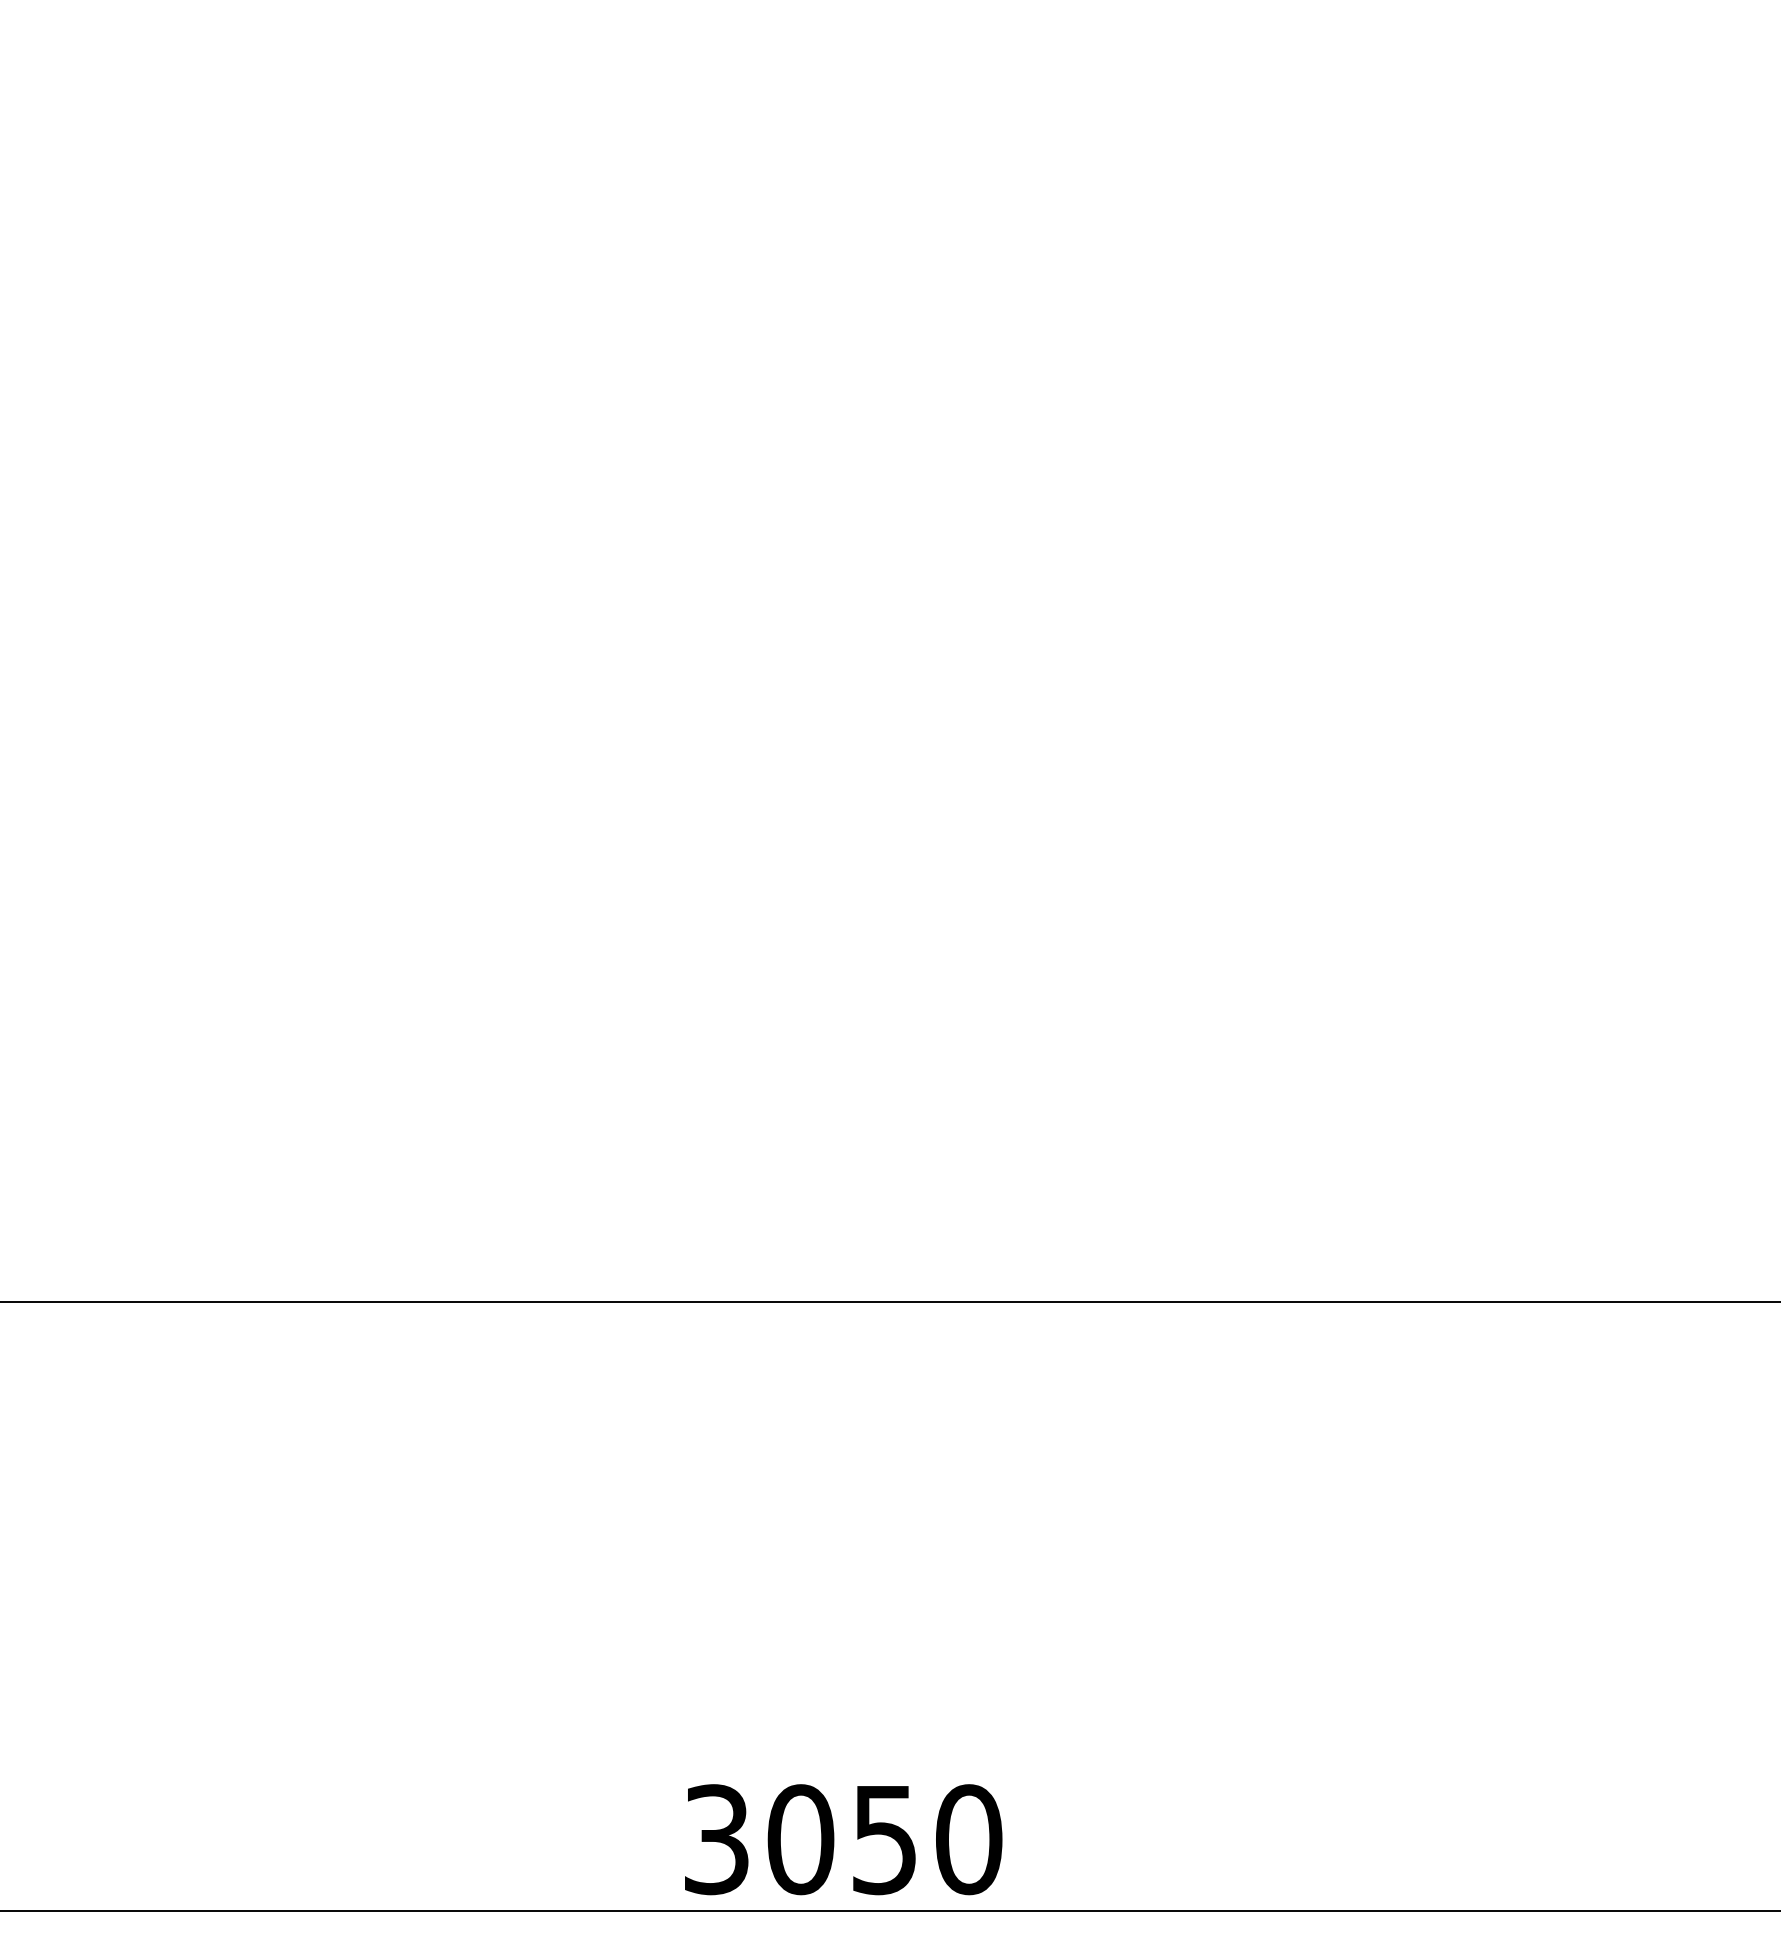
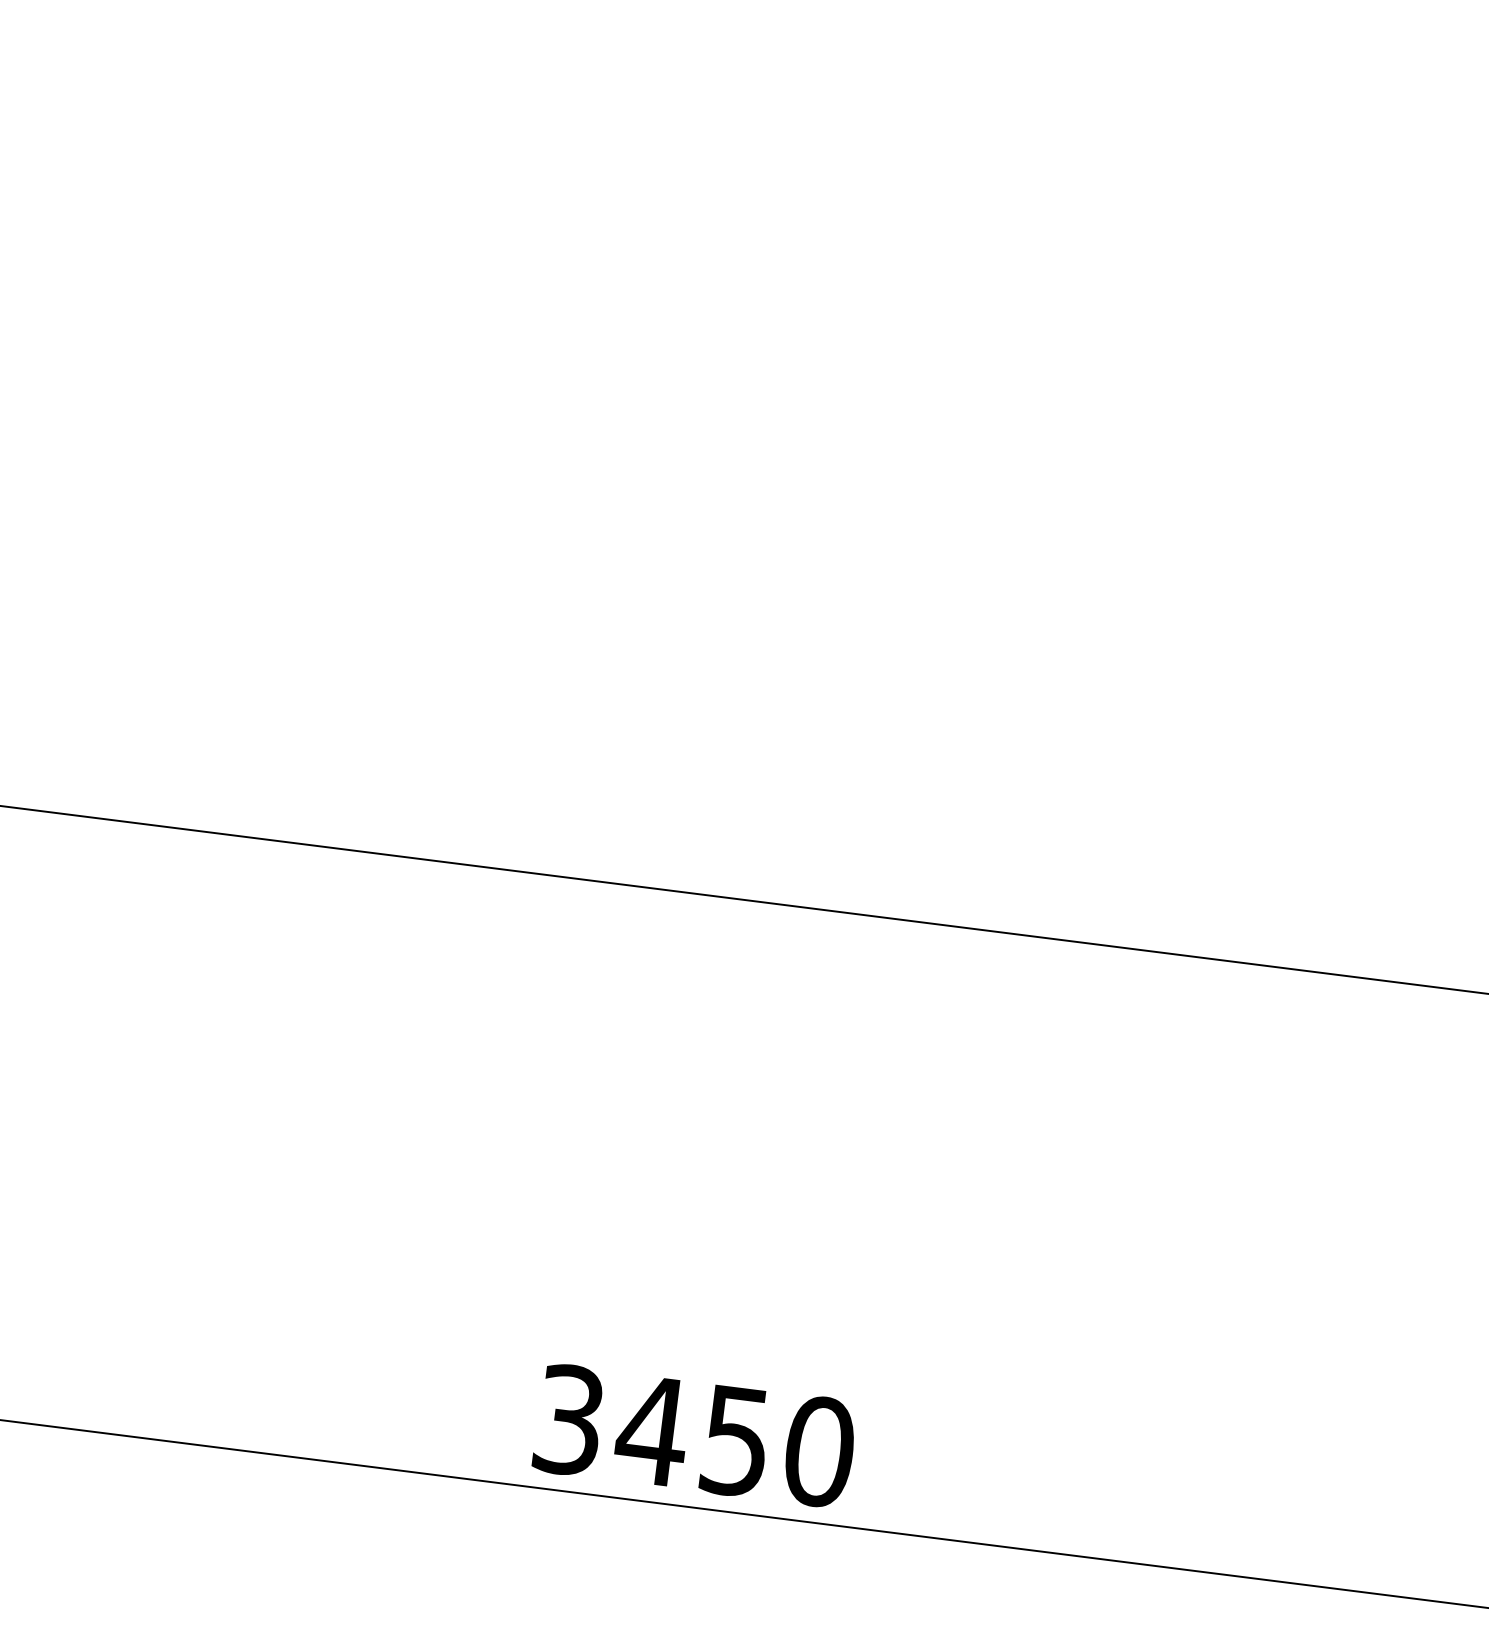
text: (800, 1839) -> (652, 1430), 3050 -> 3450

